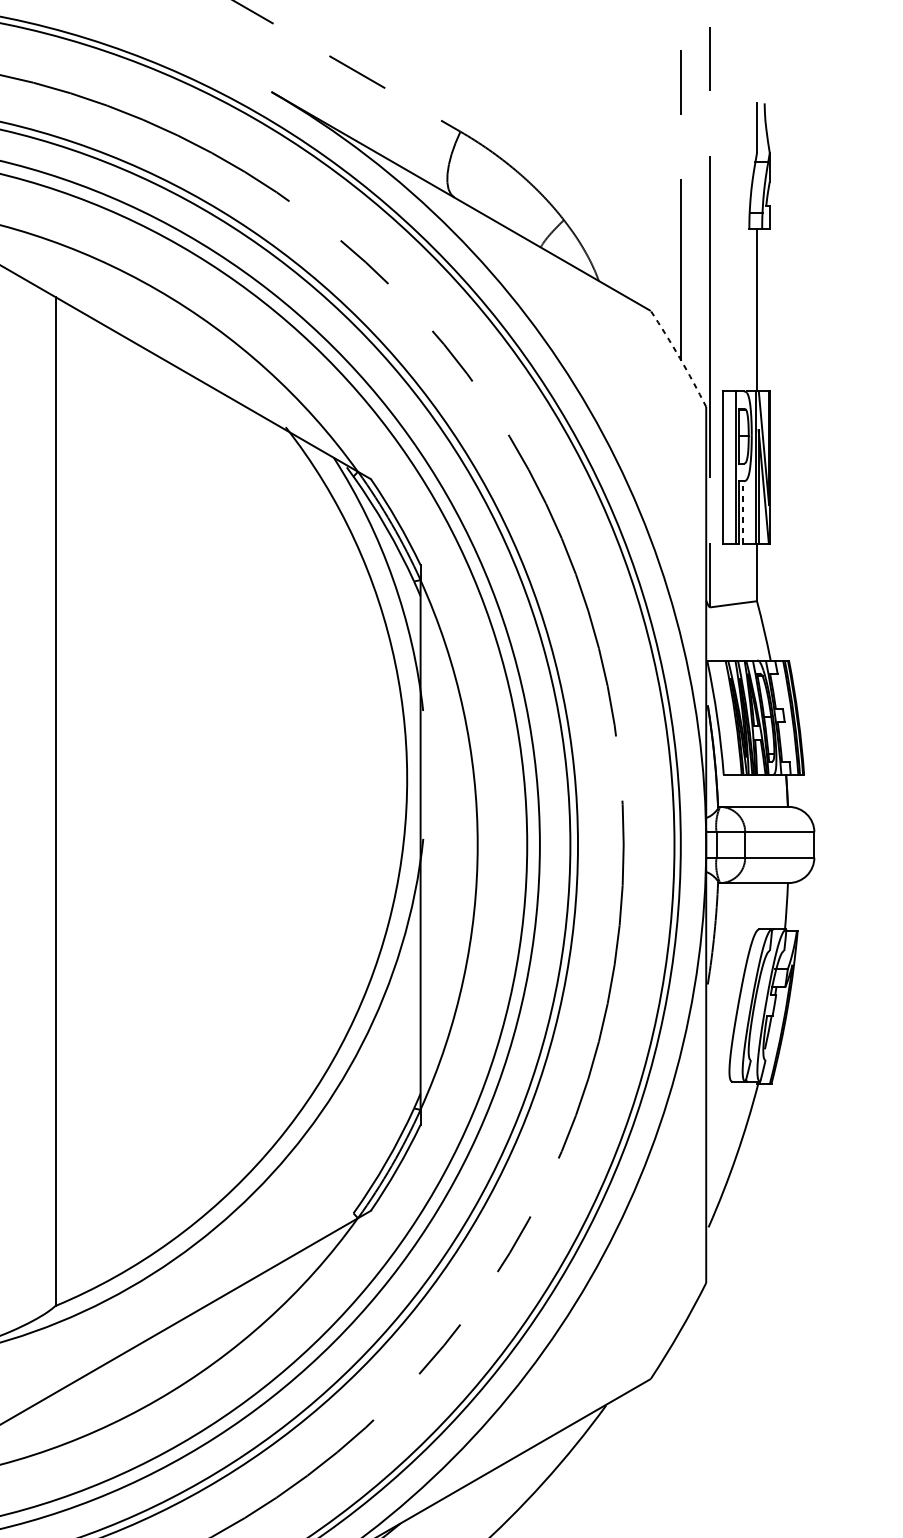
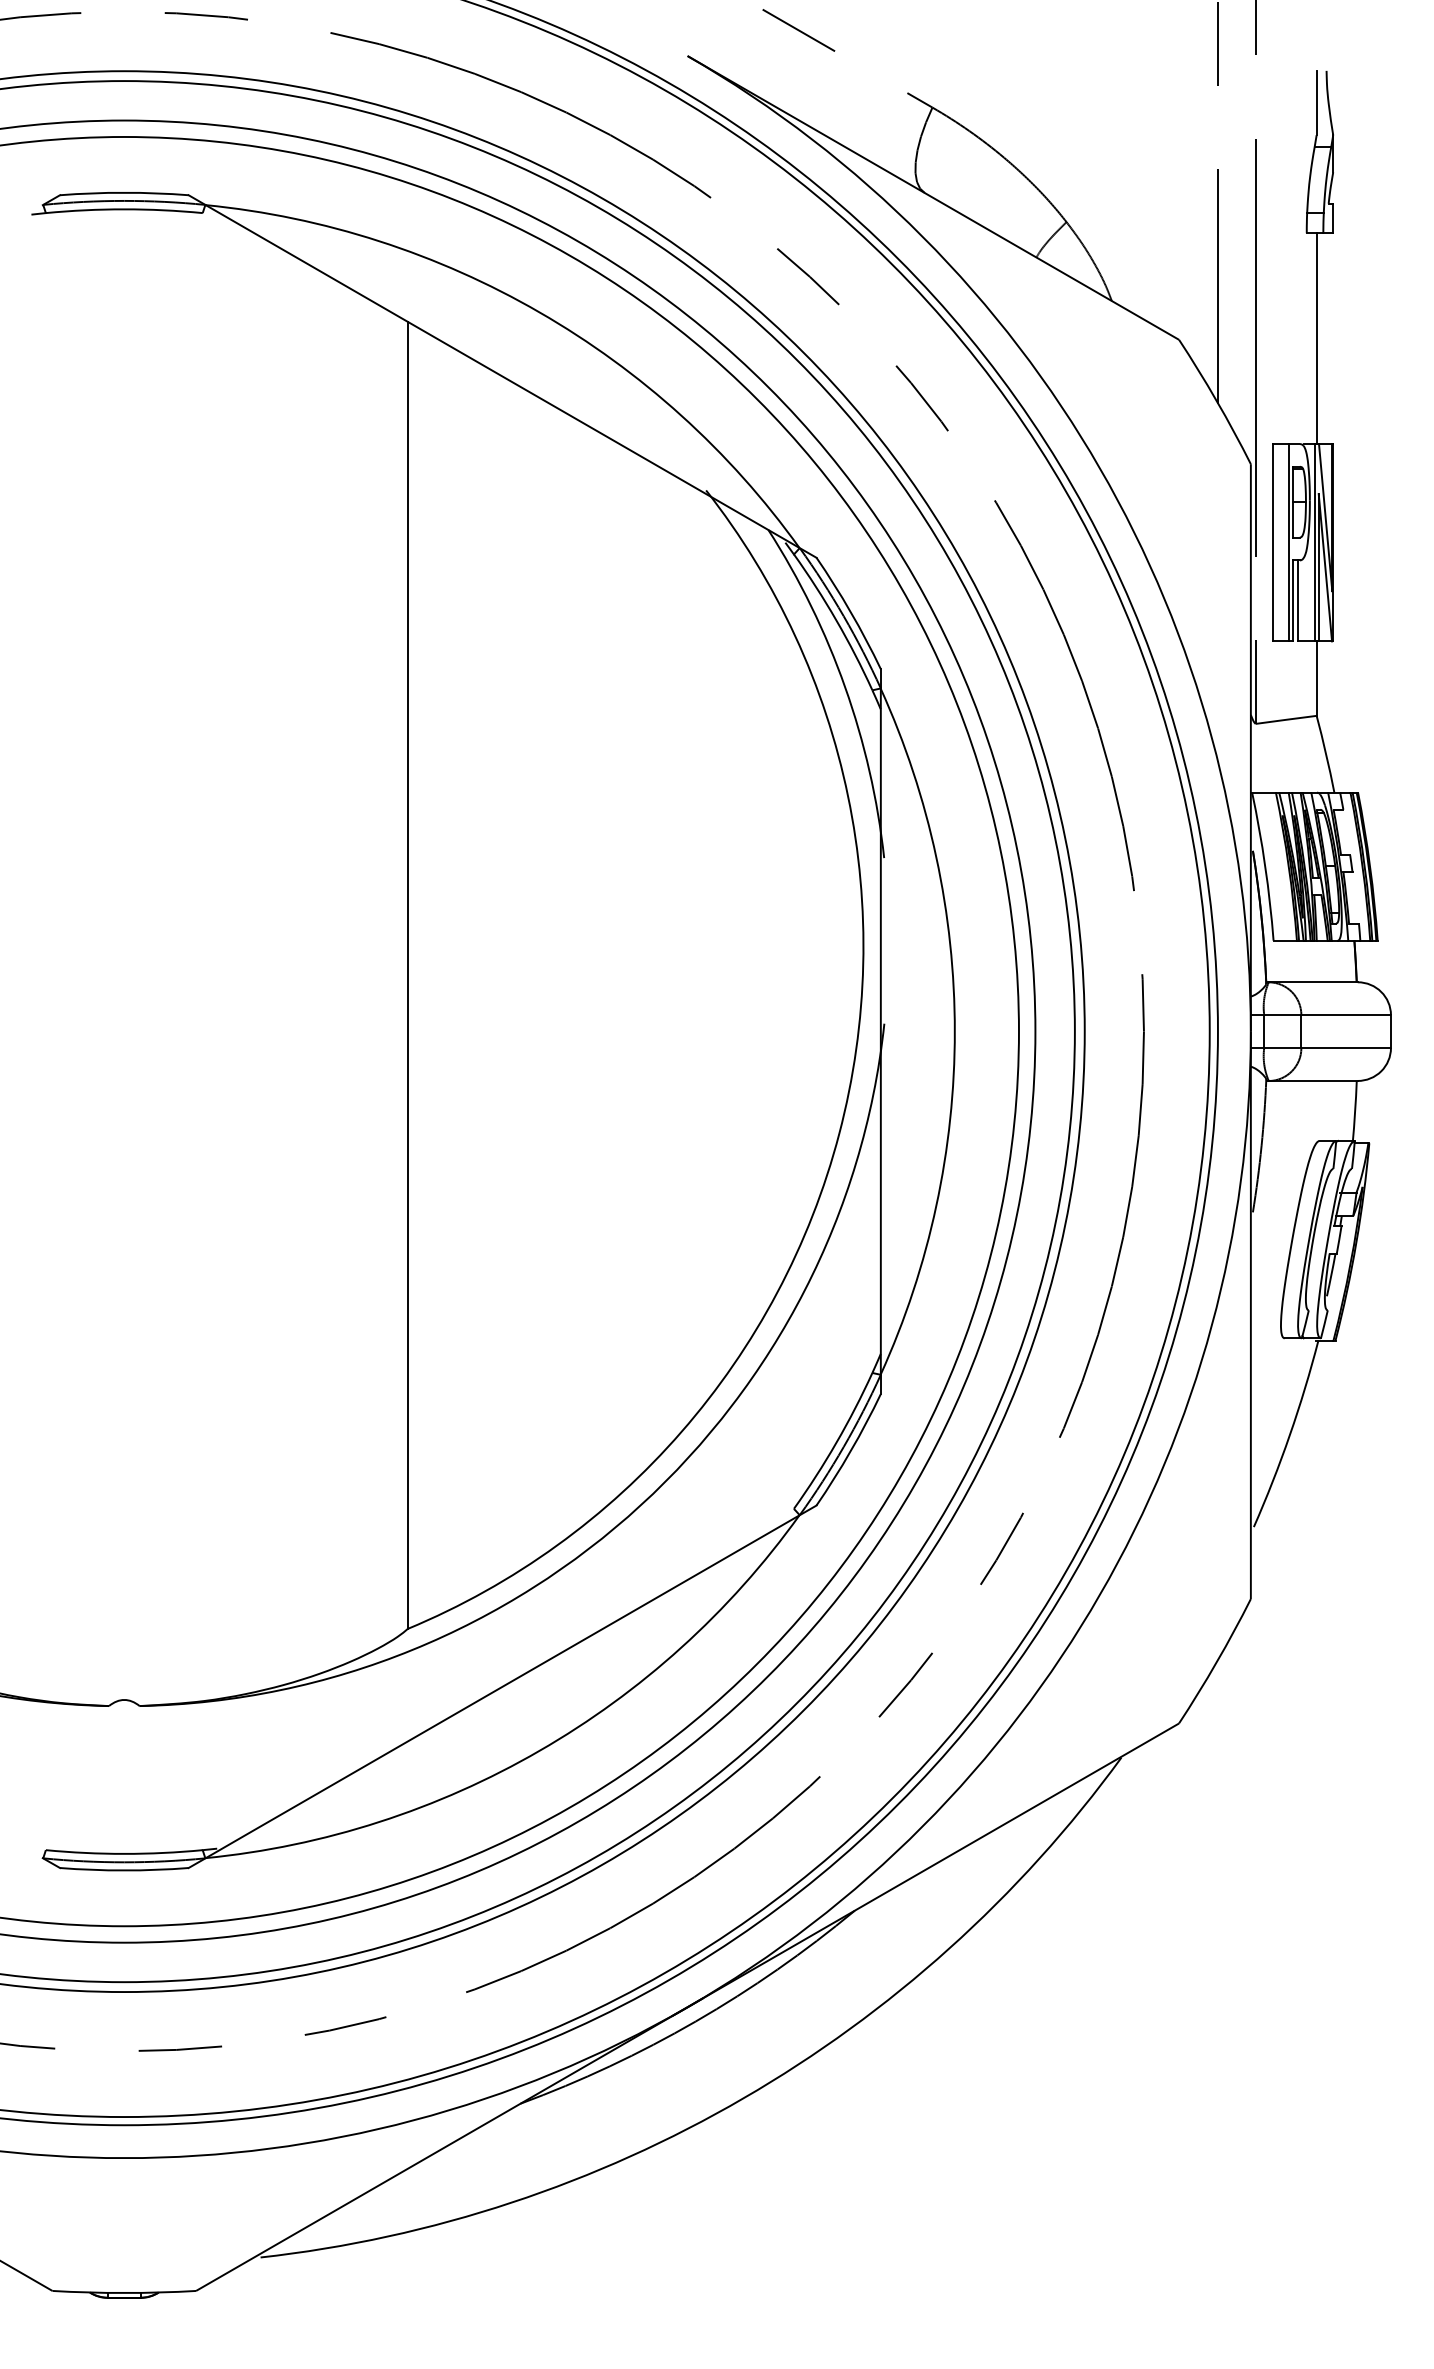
arc: (679, 357) -> (1216, 400), dashed -> solid
line: (742, 512) -> (1298, 600), dashed -> solid

